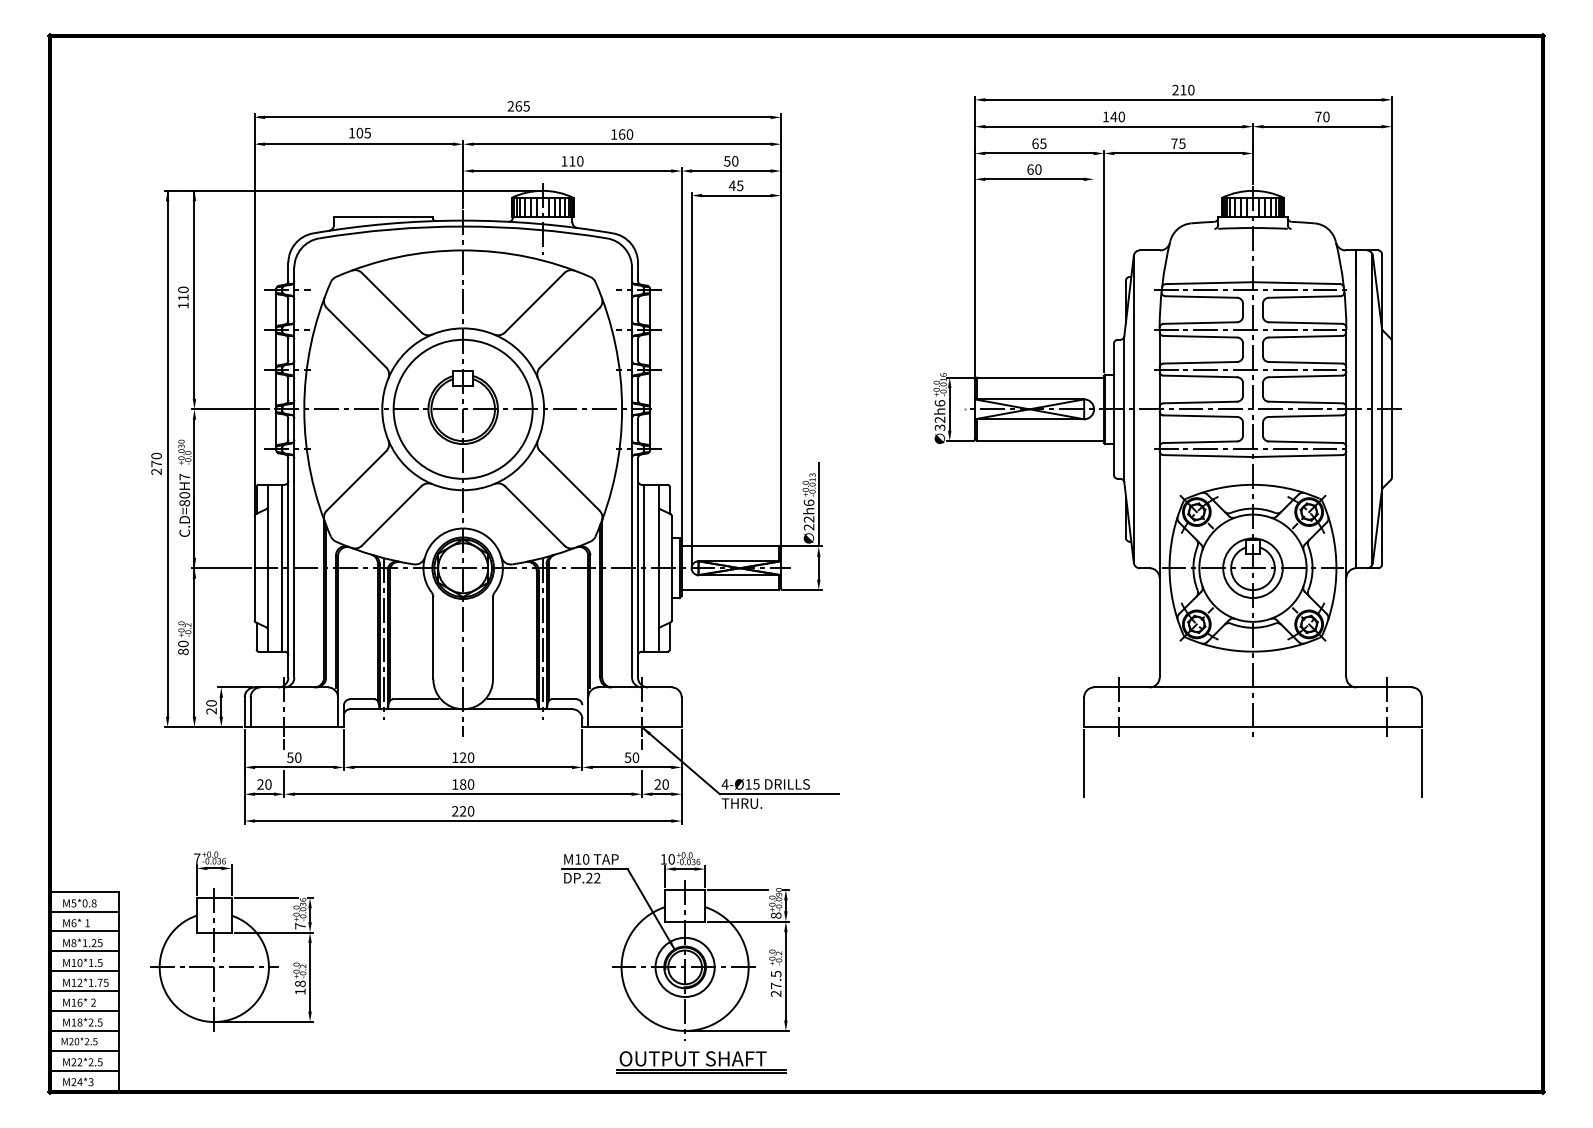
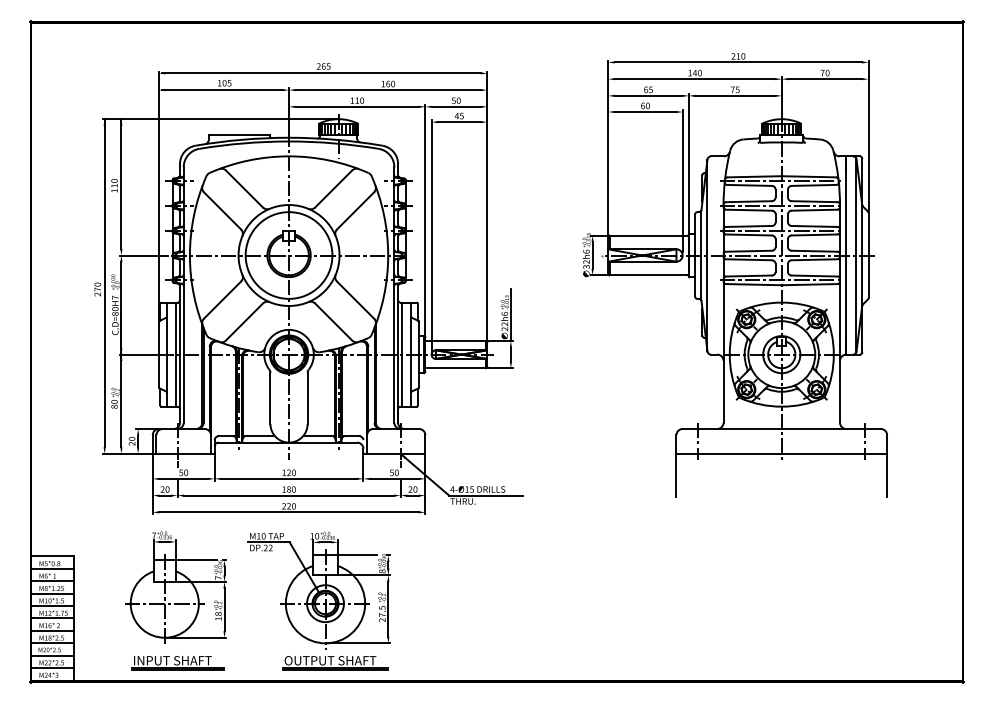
line: (1093, 289) -> (682, 180), added
part: (231, 941) -> (175, 587), moved
part: (673, 962) -> (318, 600), moved
part: (284, 1063) -> (177, 663), added

